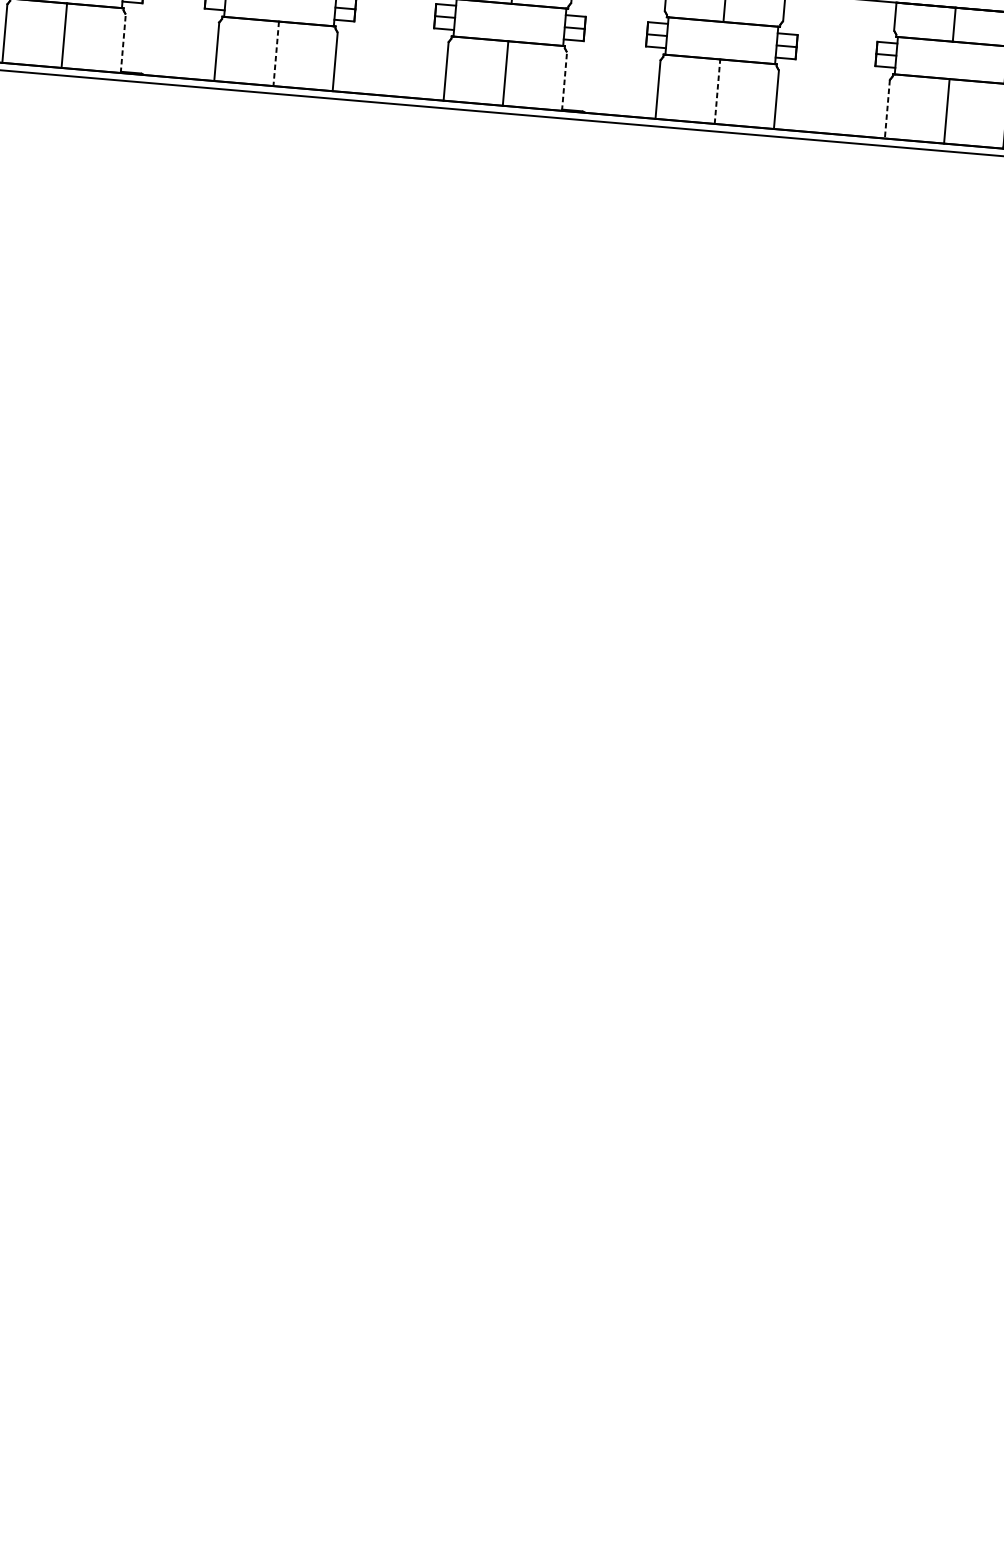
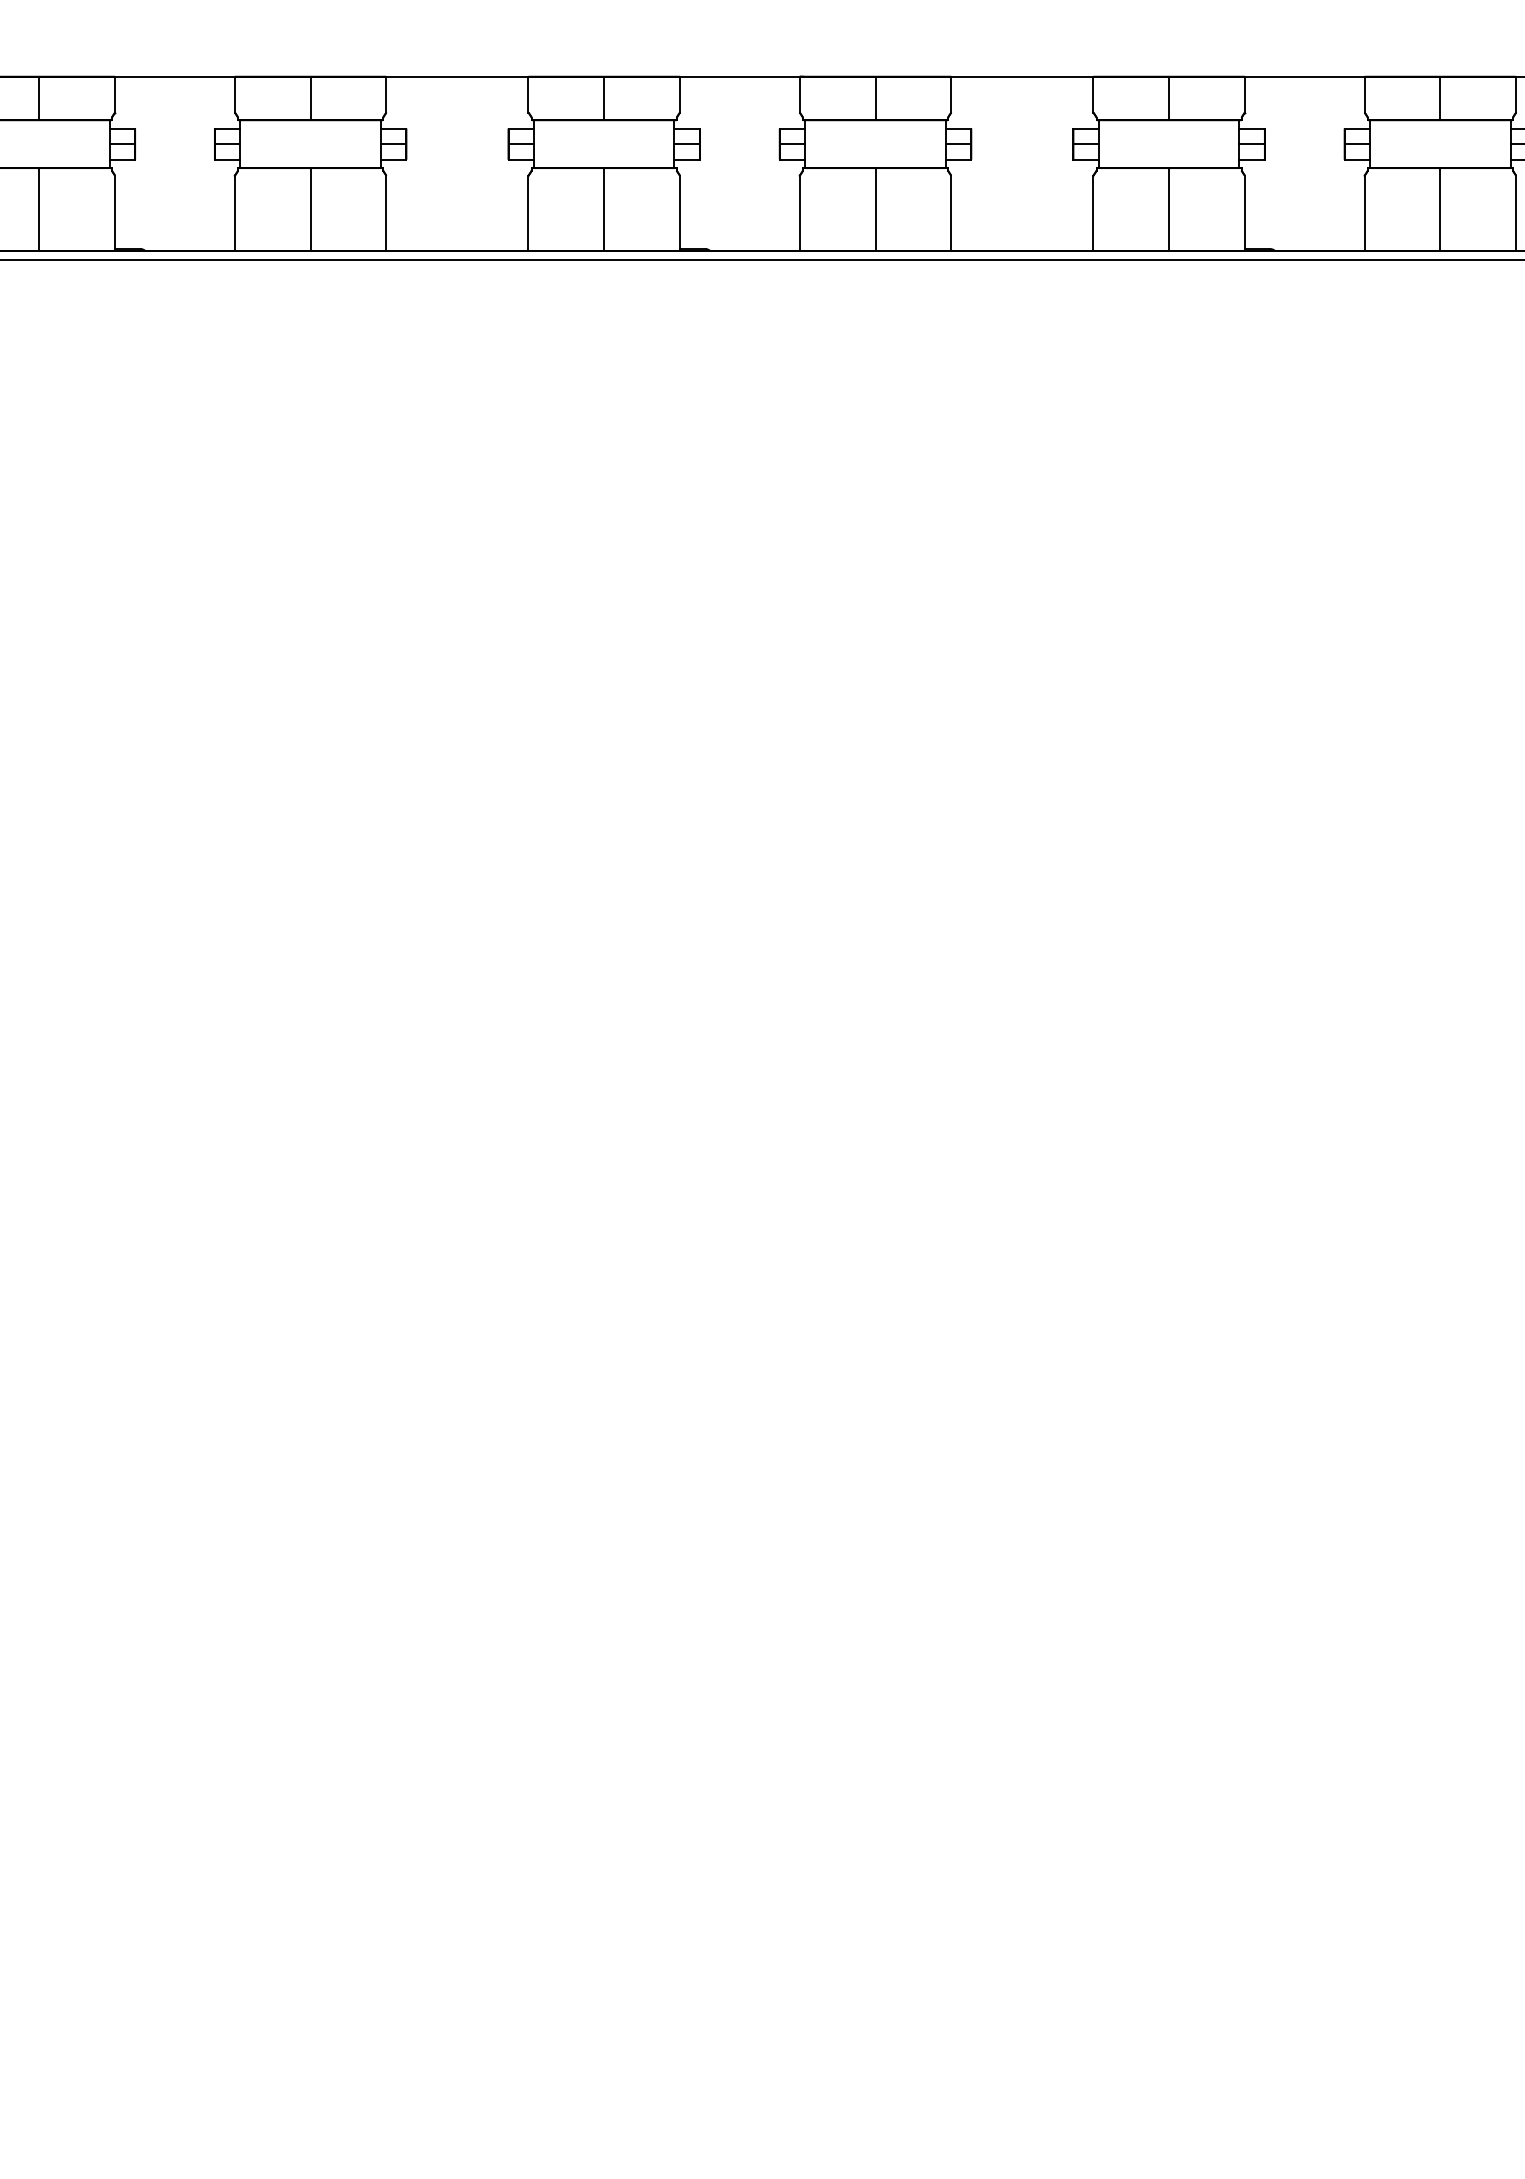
line: (123, 43) -> (115, 212), dashed -> solid
line: (276, 53) -> (310, 209), dashed -> solid
line: (564, 81) -> (680, 212), dashed -> solid
line: (717, 90) -> (875, 208), dashed -> solid
line: (887, 109) -> (1093, 213), dashed -> solid

